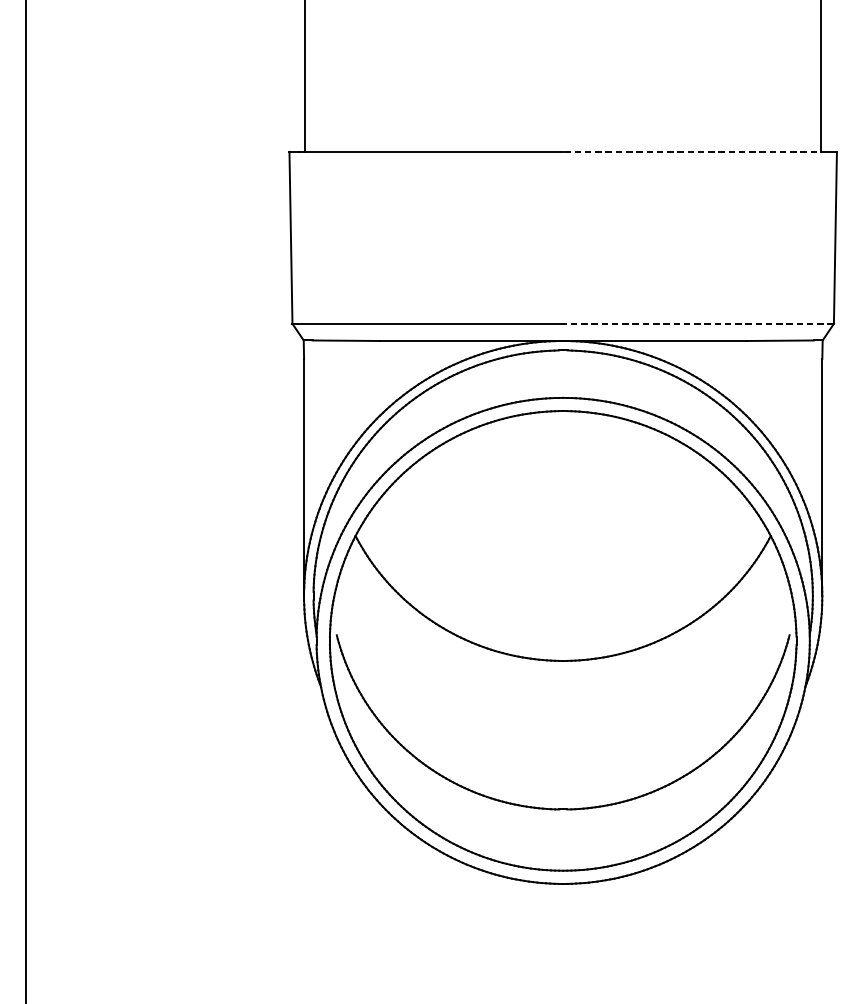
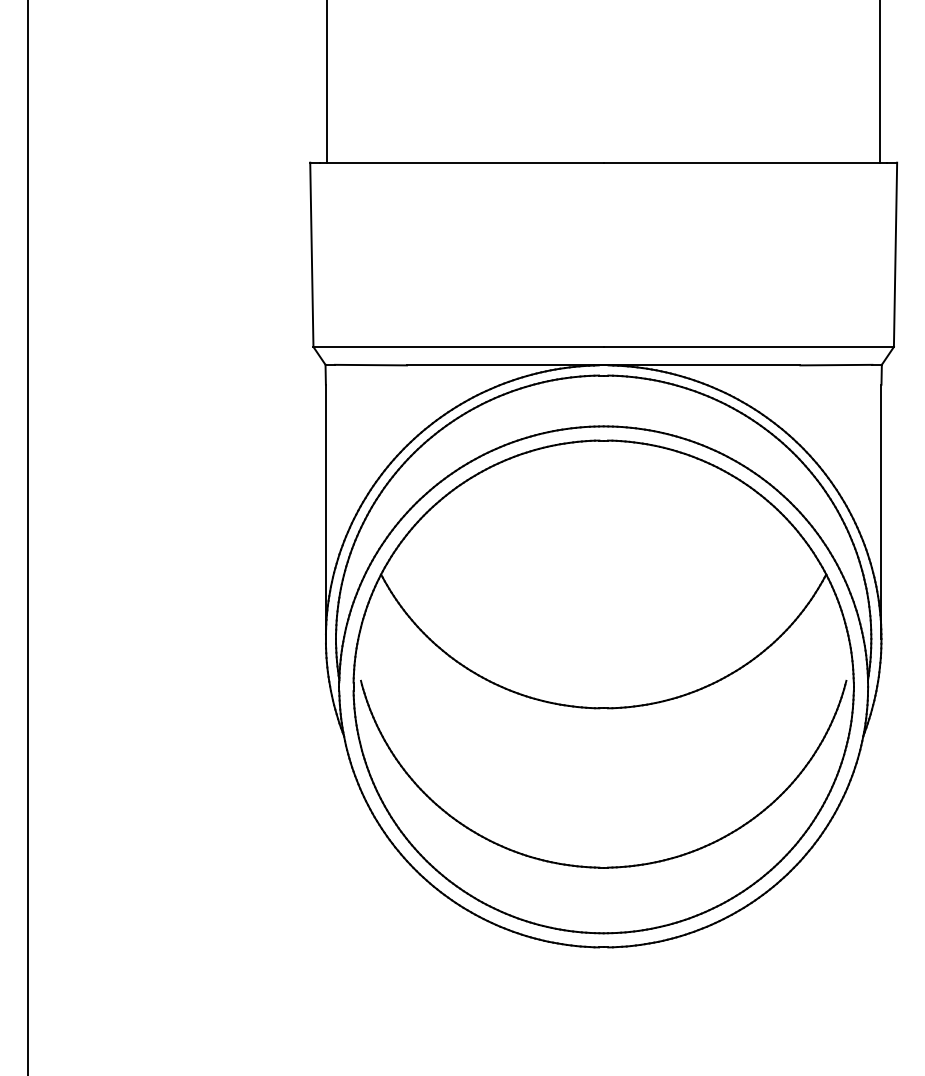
line: (695, 151) -> (745, 162), dashed -> solid
line: (698, 323) -> (748, 346), dashed -> solid

